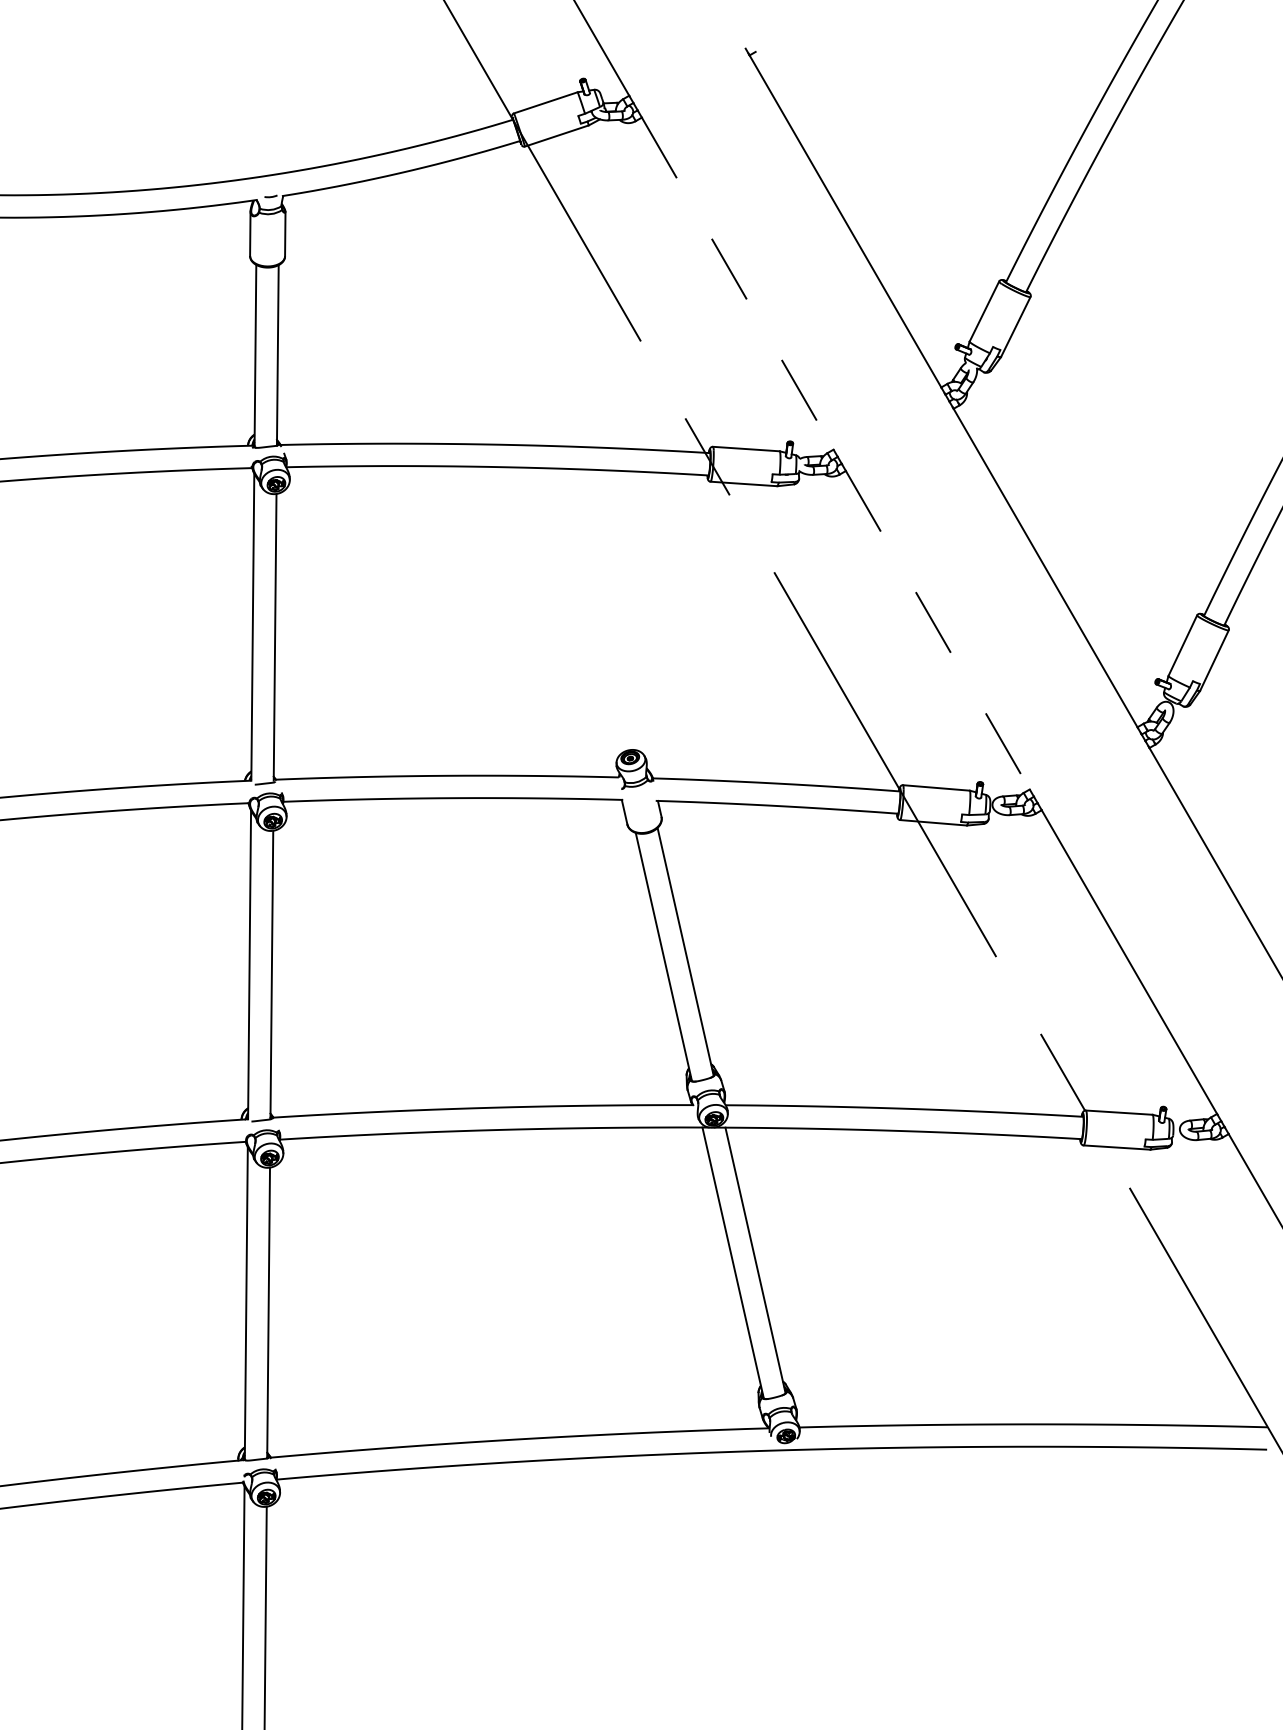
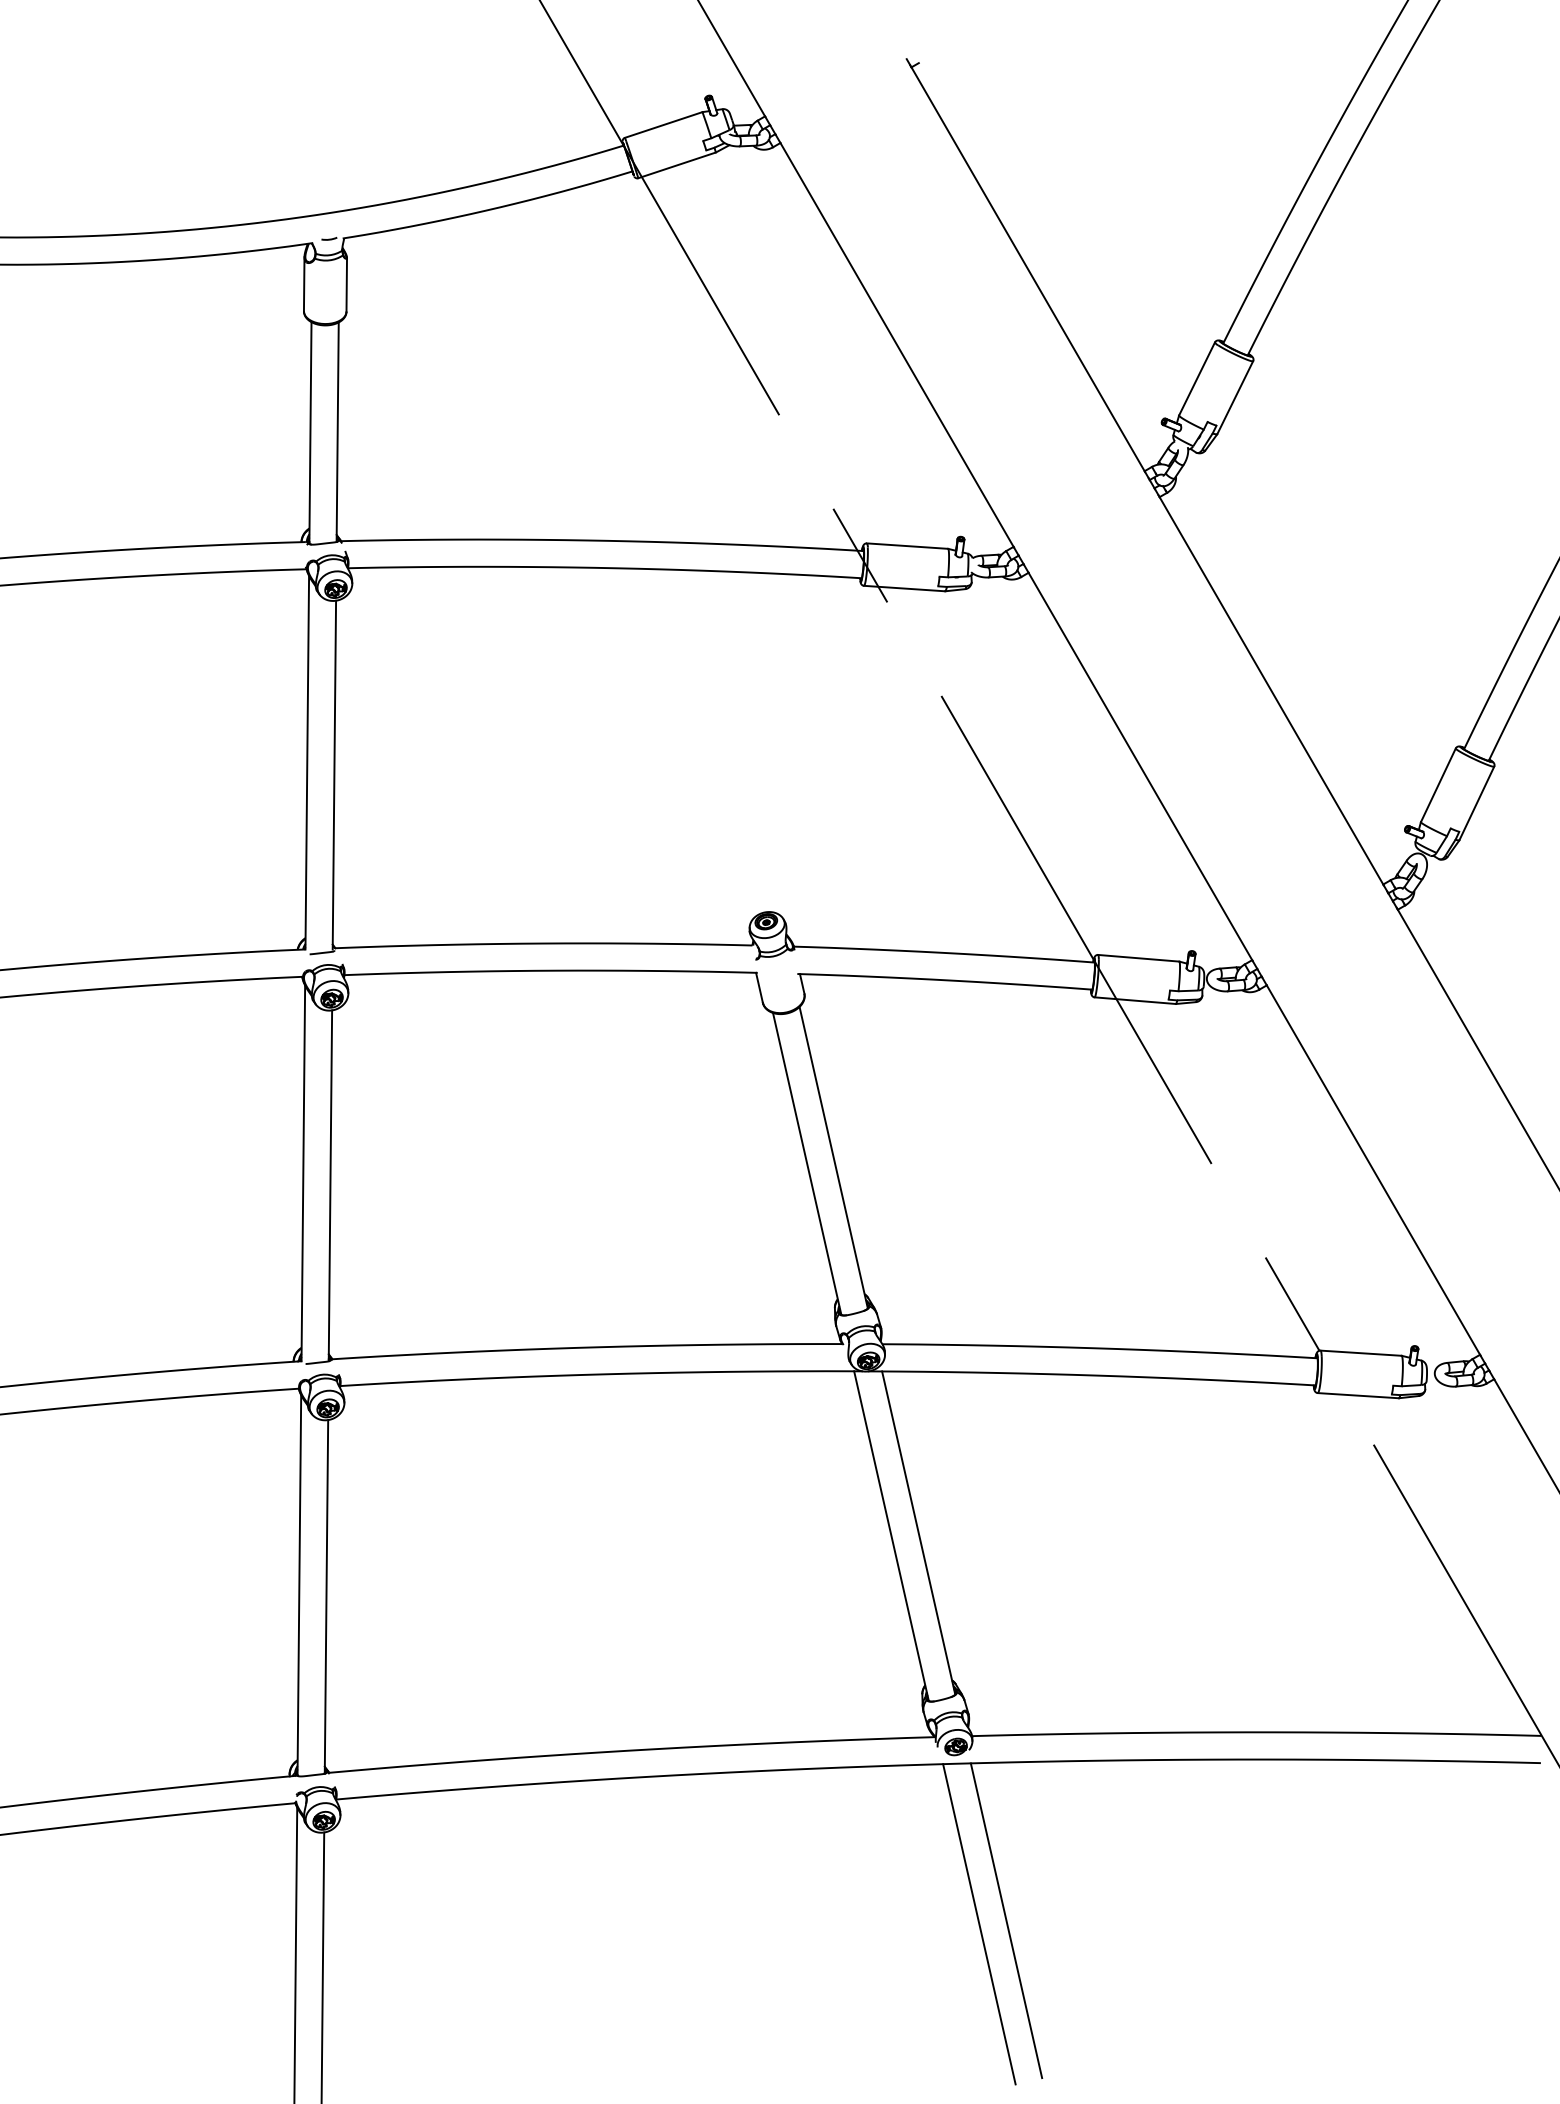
line: (738, 284) -> (897, 345), dashed -> solid
line: (937, 631) -> (1140, 767), dashed -> solid
line: (827, 1579) -> (1006, 1920), added
line: (805, 1582) -> (979, 1924), added

